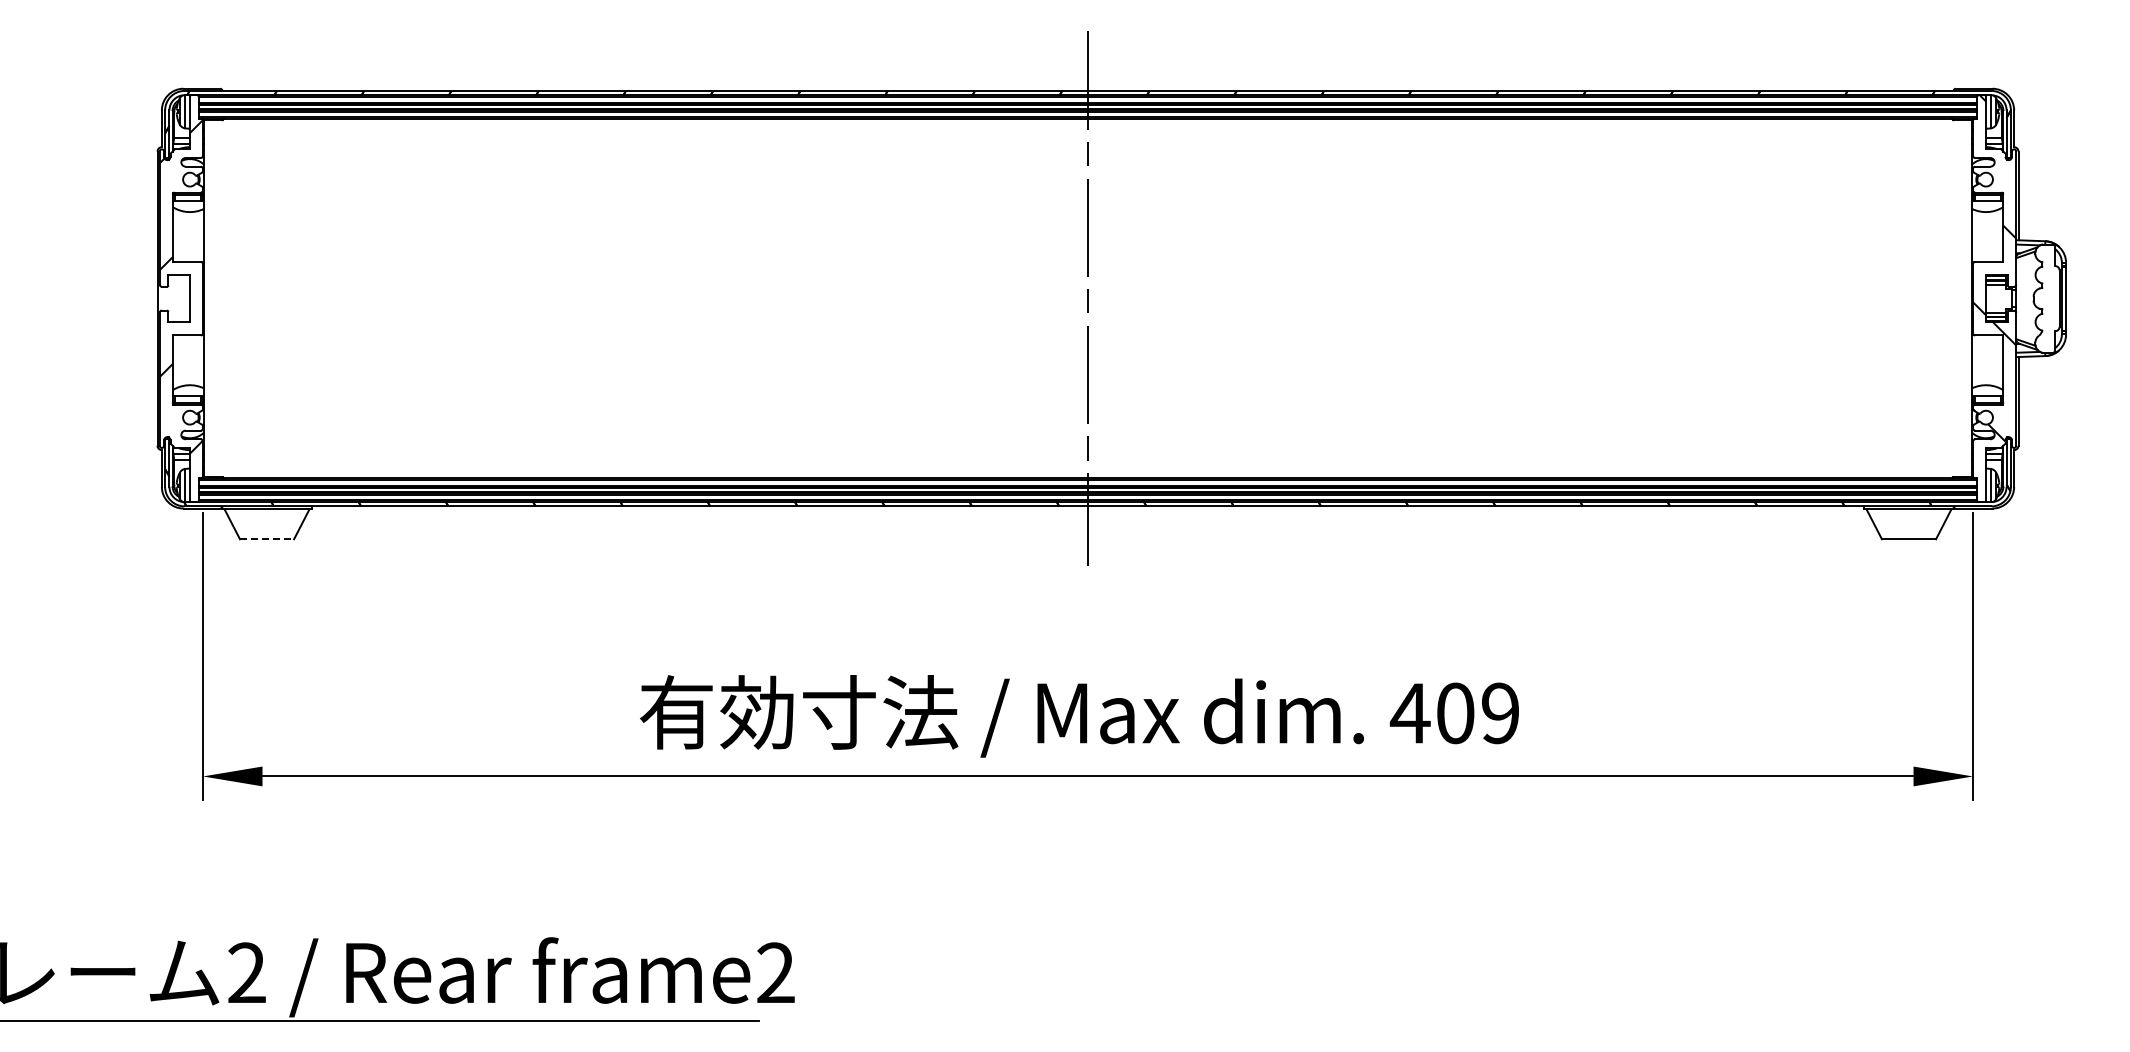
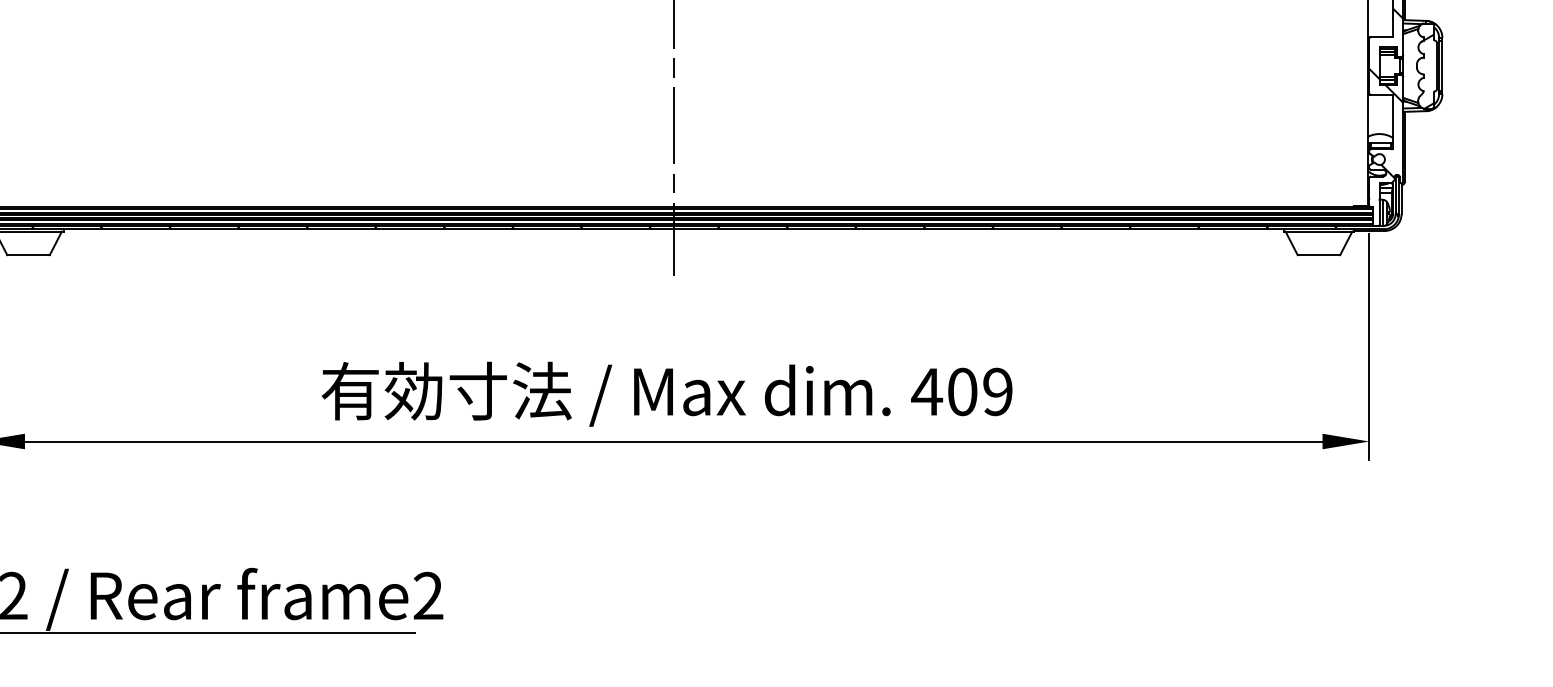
hatch: (2046, 305) -> (1427, 71), added
line: (267, 539) -> (28, 255), dashed -> solid

